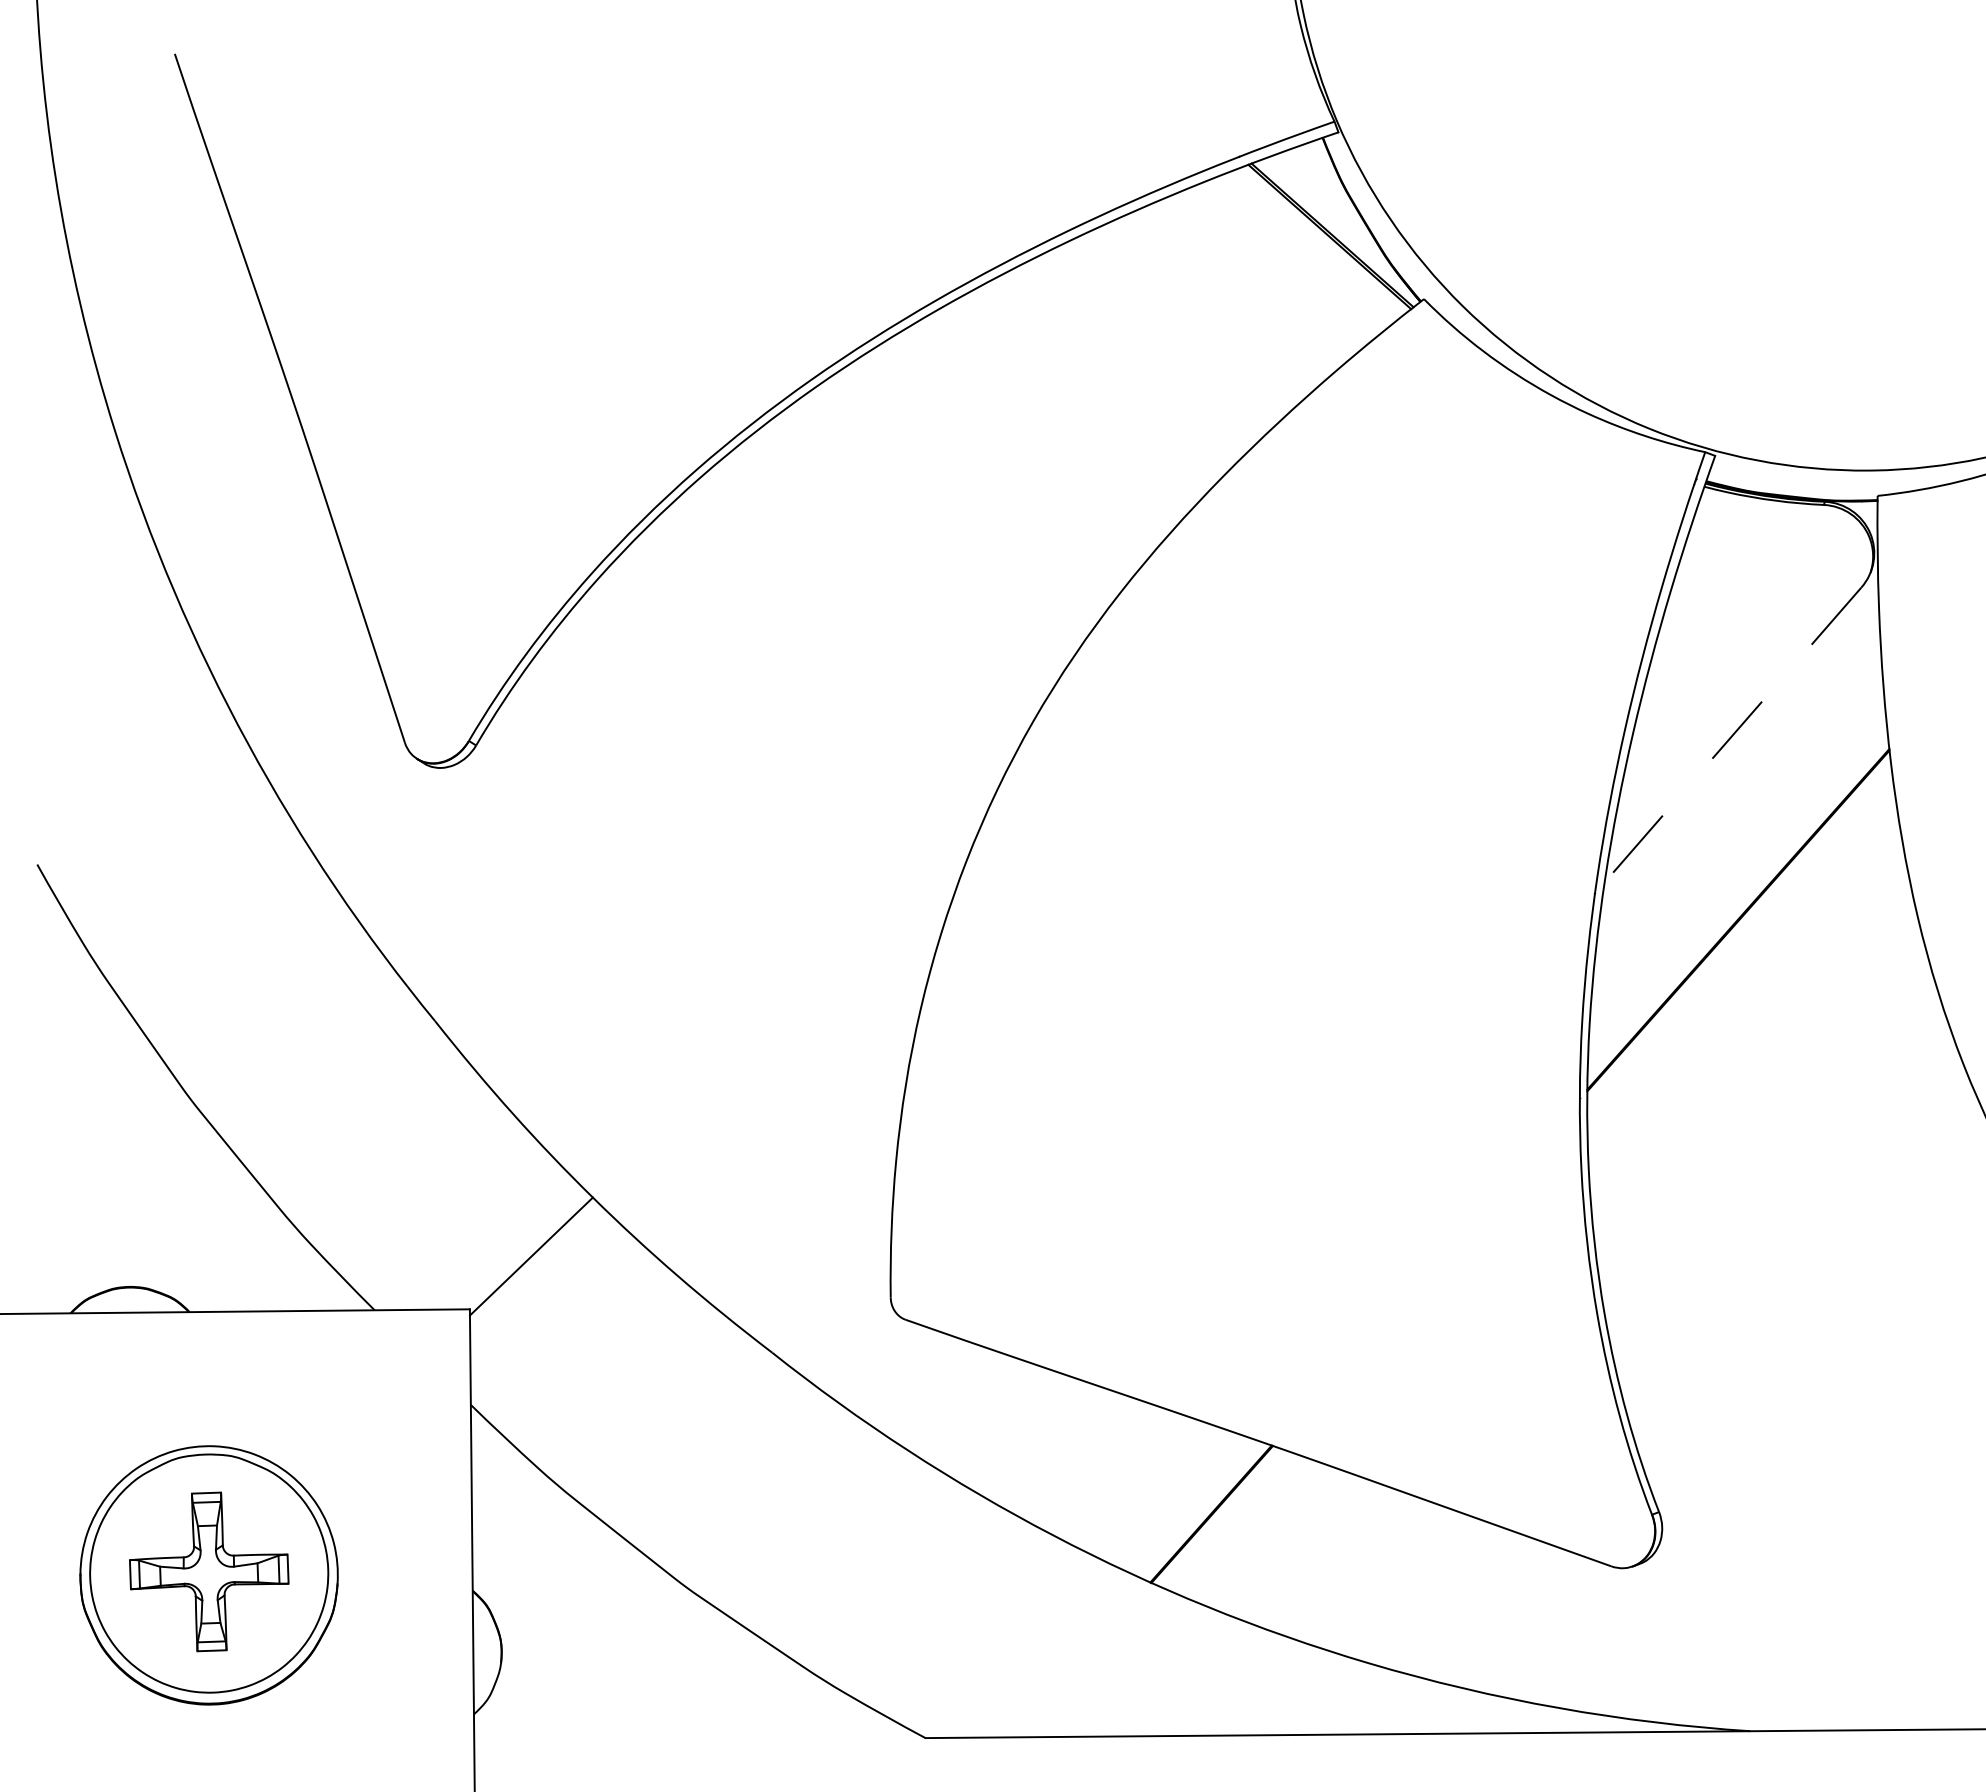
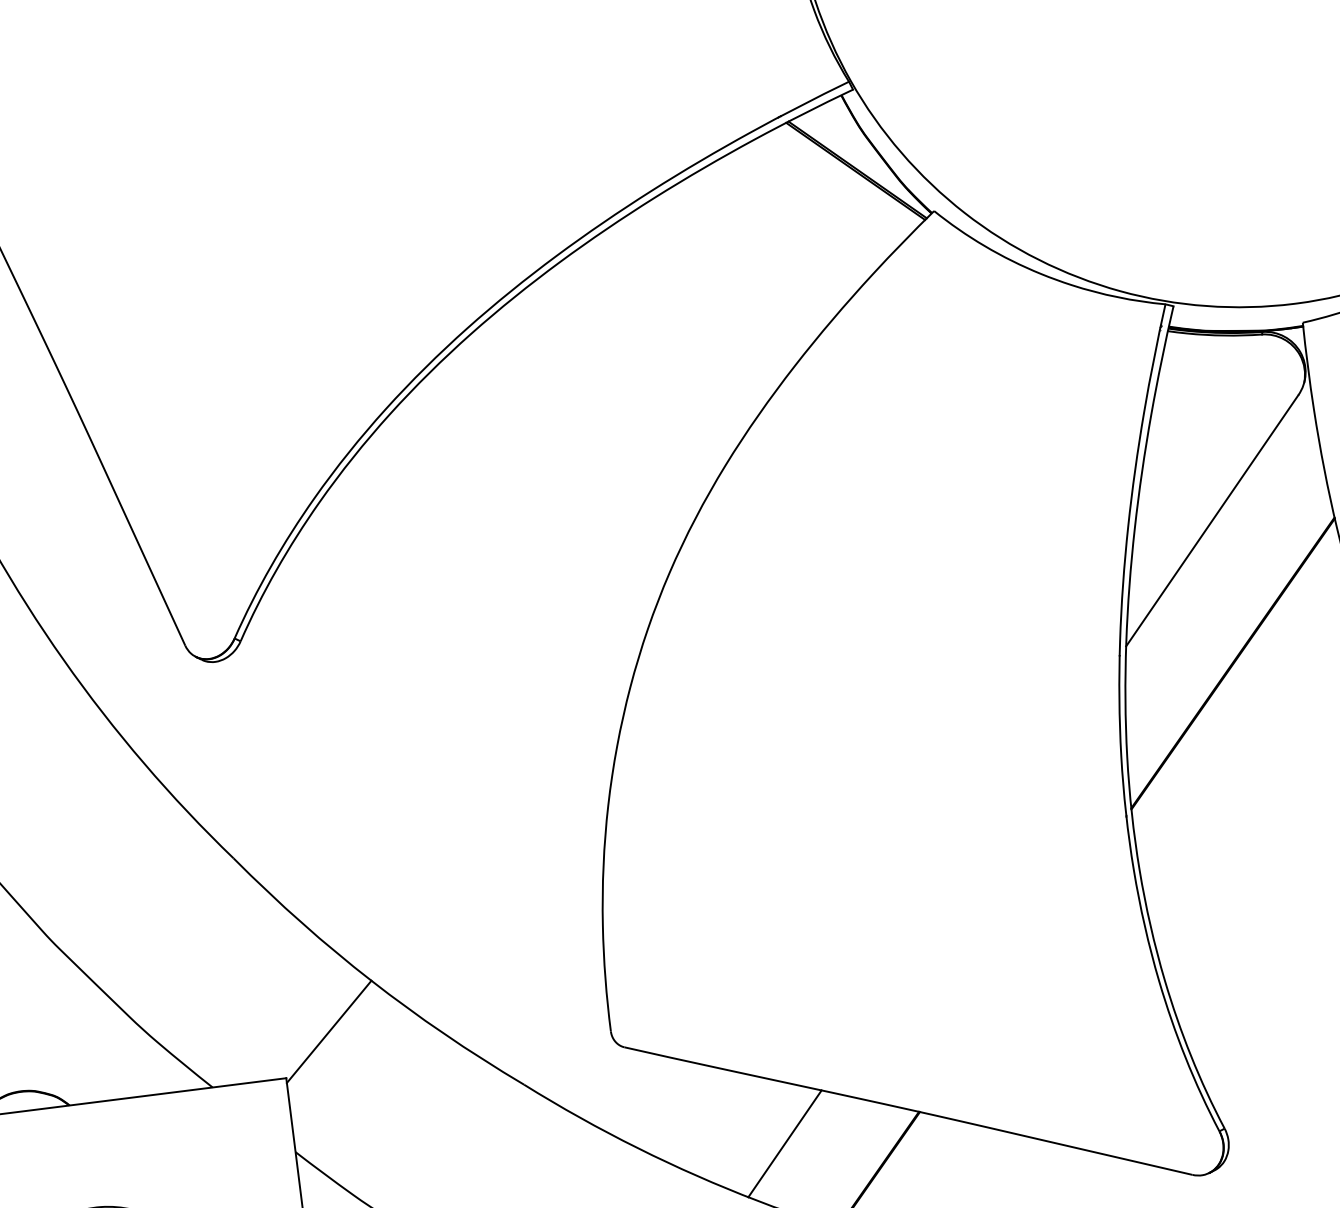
line: (1732, 735) -> (1211, 521), dashed -> solid
line: (1095, 1466) -> (784, 1143), added

